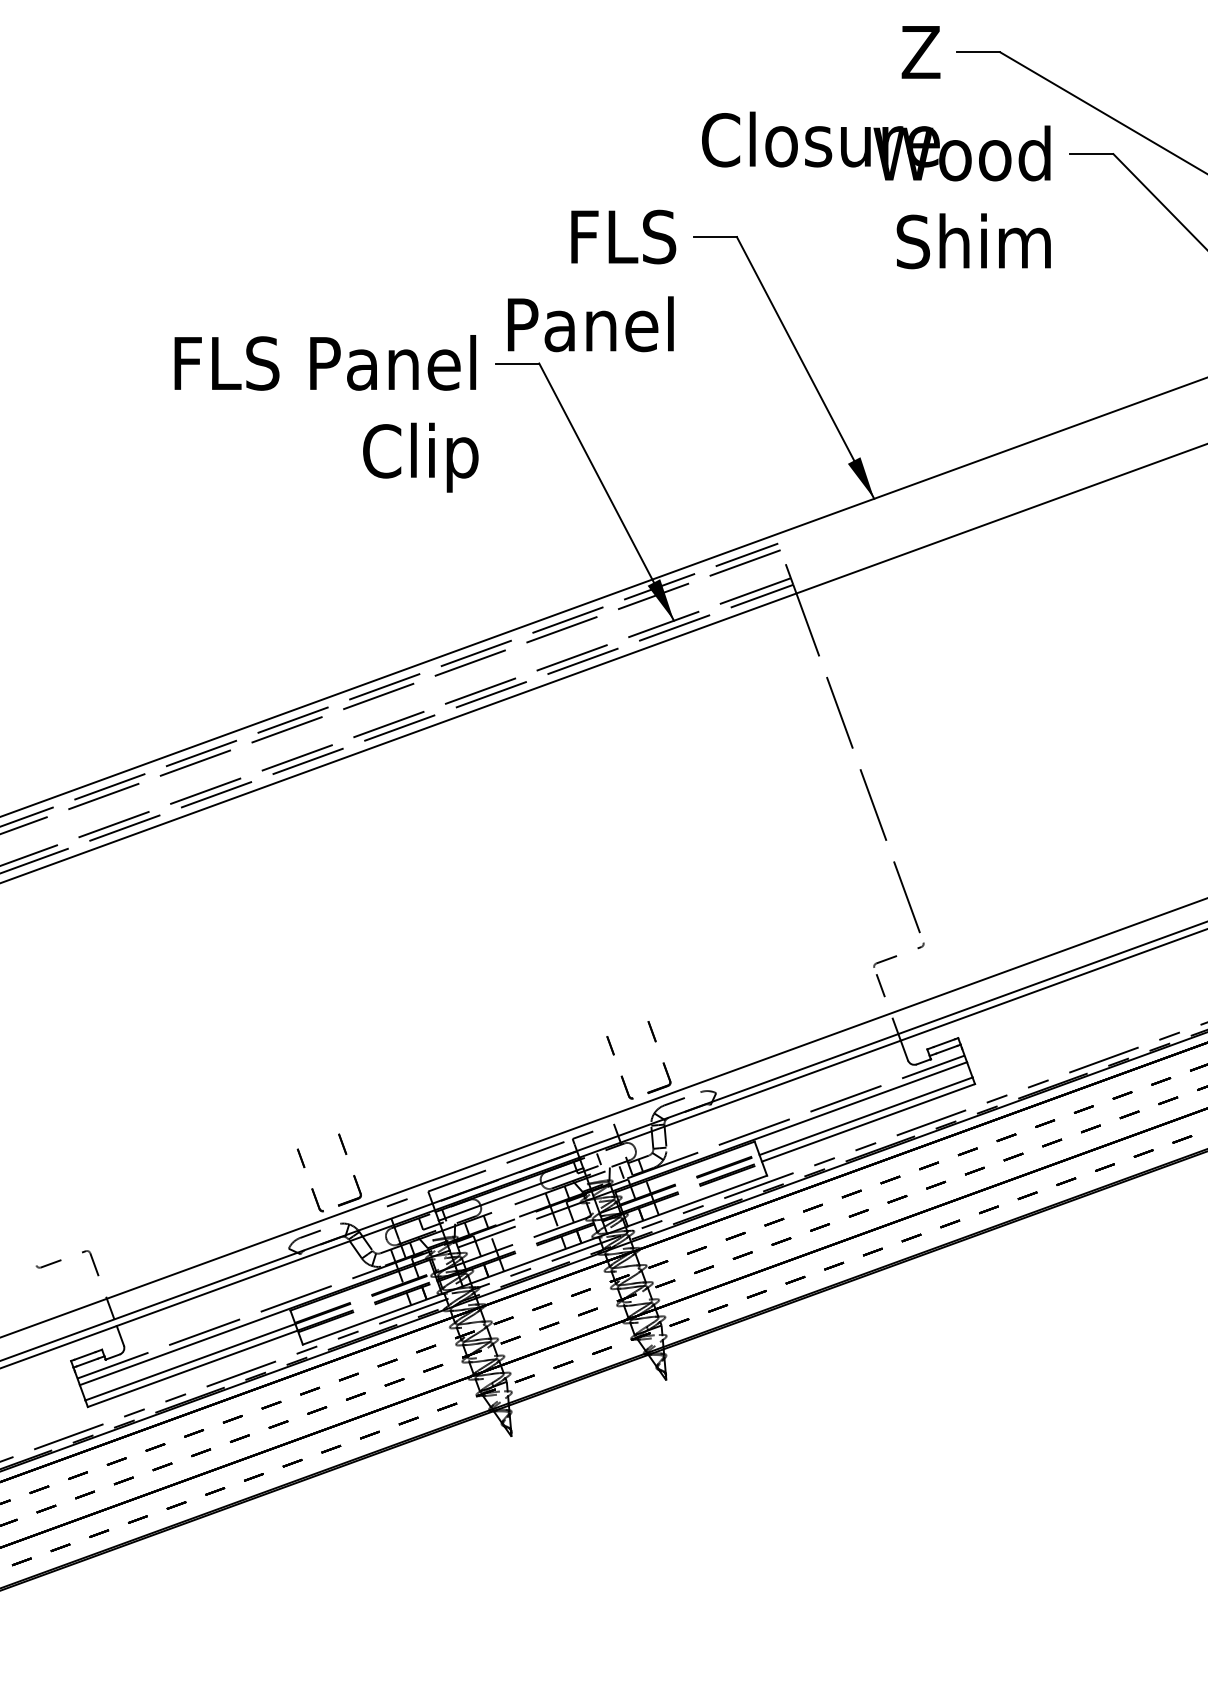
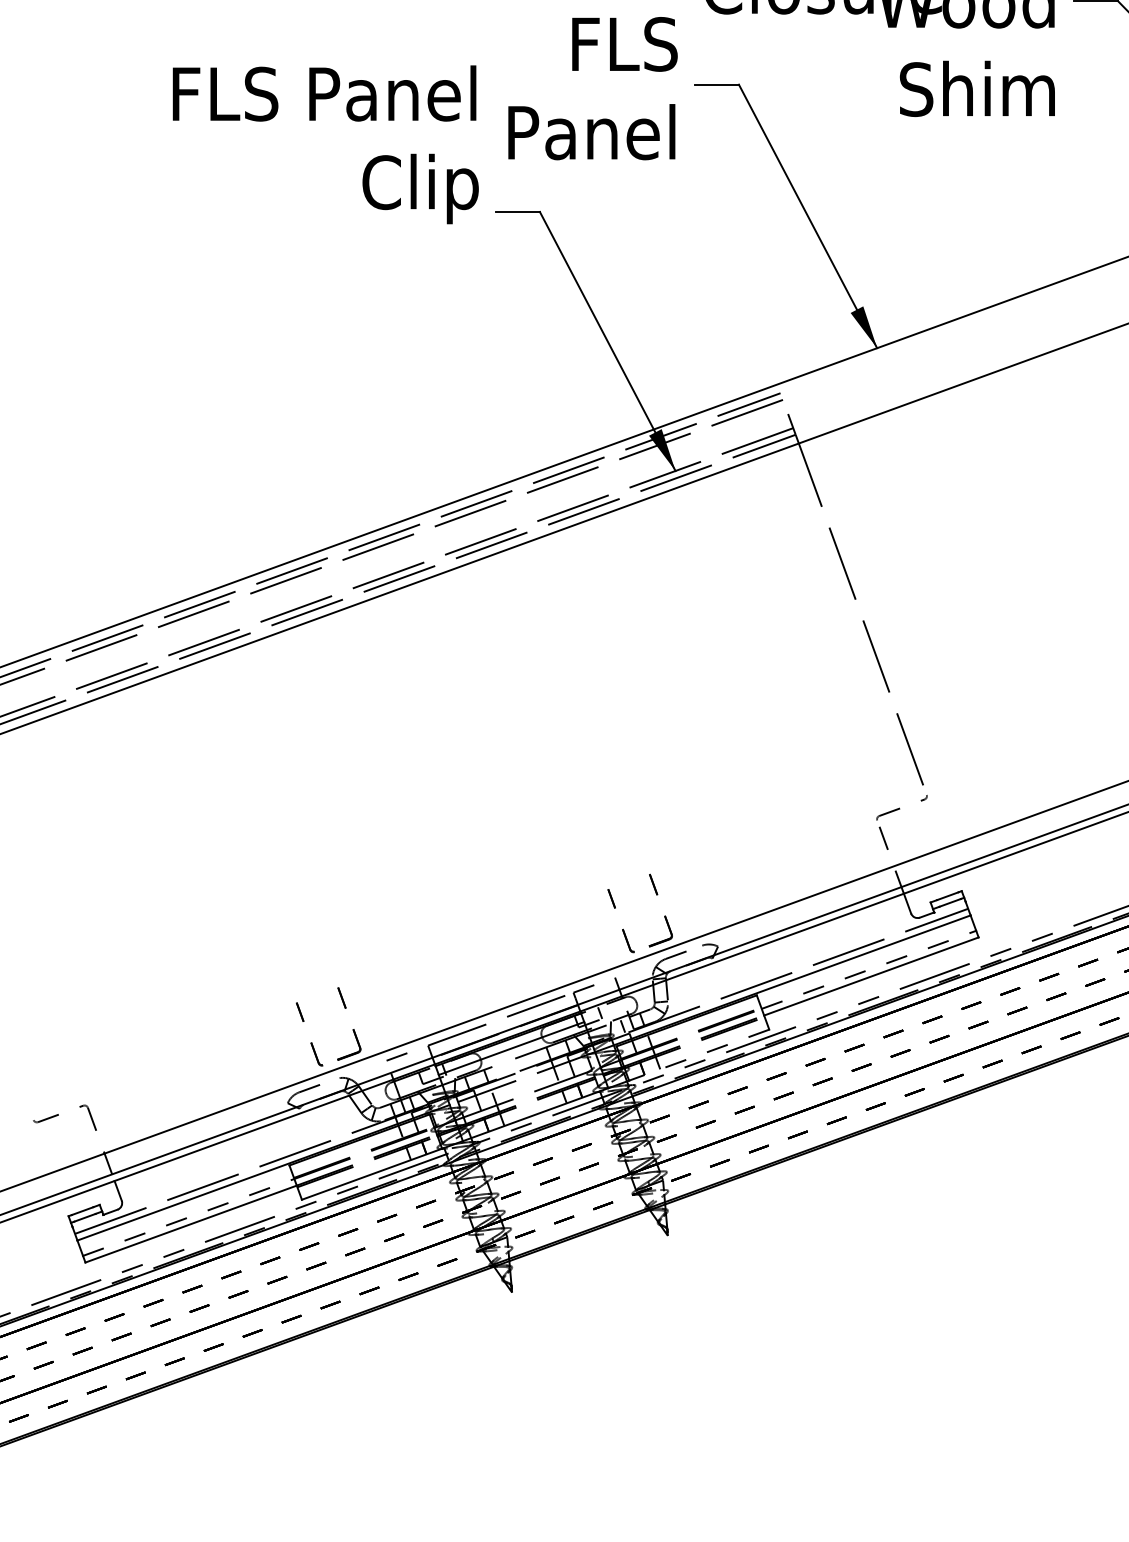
text: (592, 280) -> (593, 88), moved
text: (326, 413) -> (325, 144), moved
line: (866, 1116) -> (869, 970), solid -> dashed
line: (696, 1201) -> (698, 1055), solid -> dashed
line: (190, 1362) -> (188, 1217), solid -> dashed

